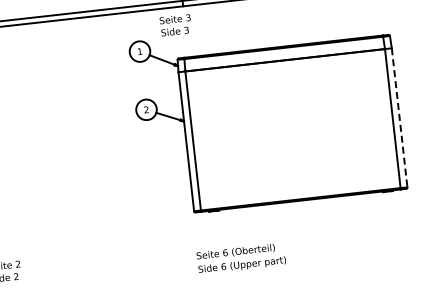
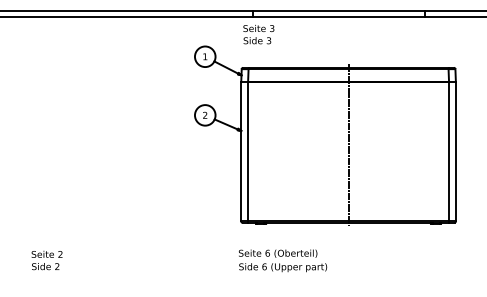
text: (175, 25) -> (258, 34), moved
line: (399, 117) -> (455, 151), dashed -> solid
line: (292, 123) -> (348, 145), added
text: (241, 258) -> (283, 260), moved

